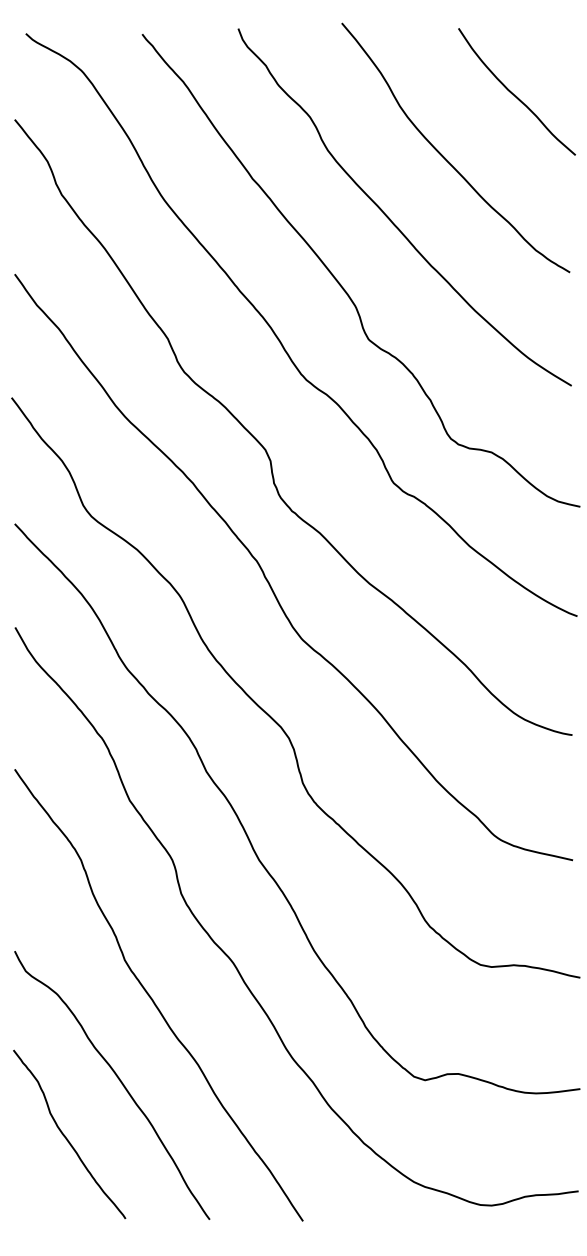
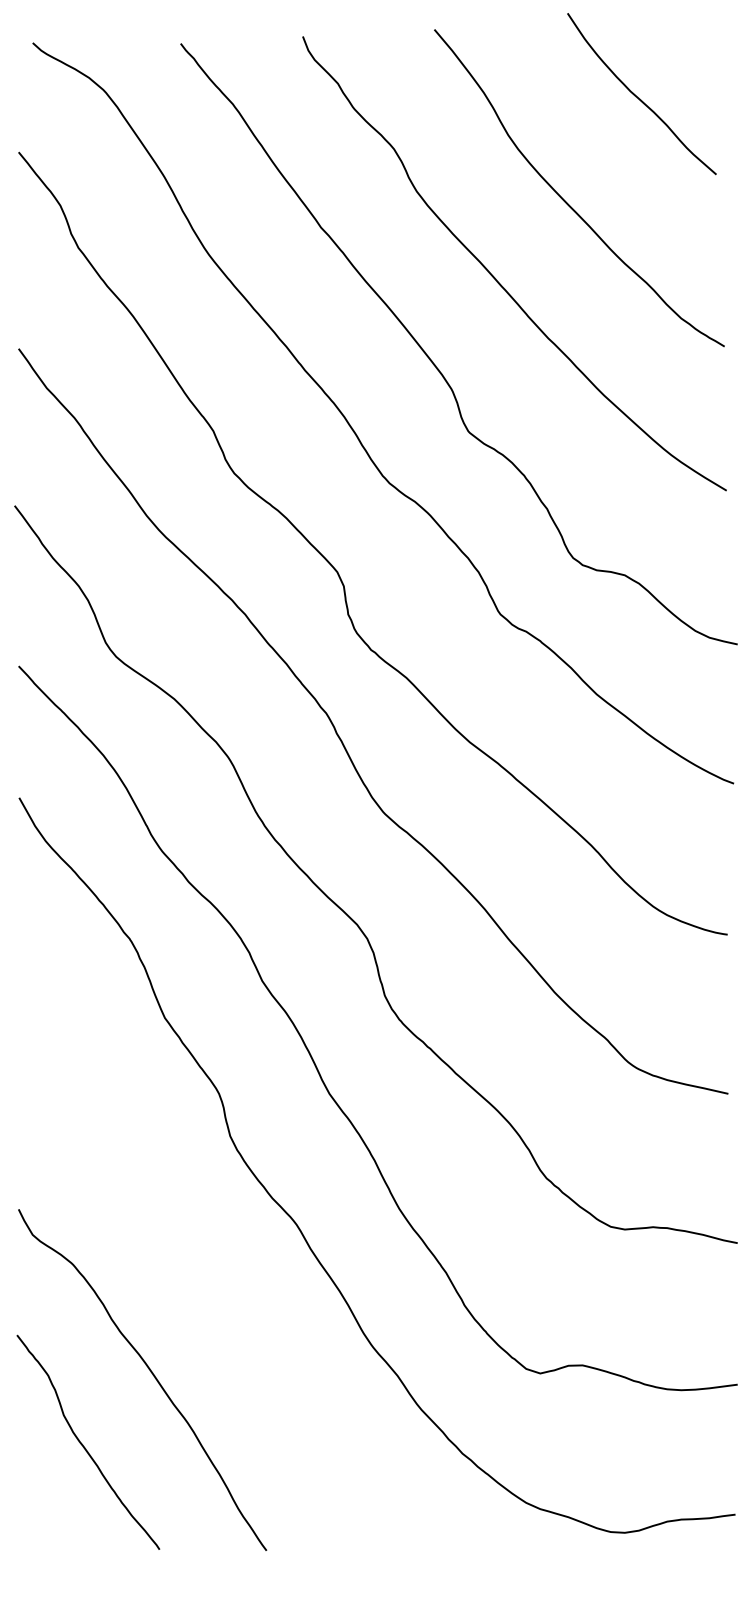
curve: (513, 93) -> (637, 96), moved
curve: (153, 999) -> (195, 1270), removed

